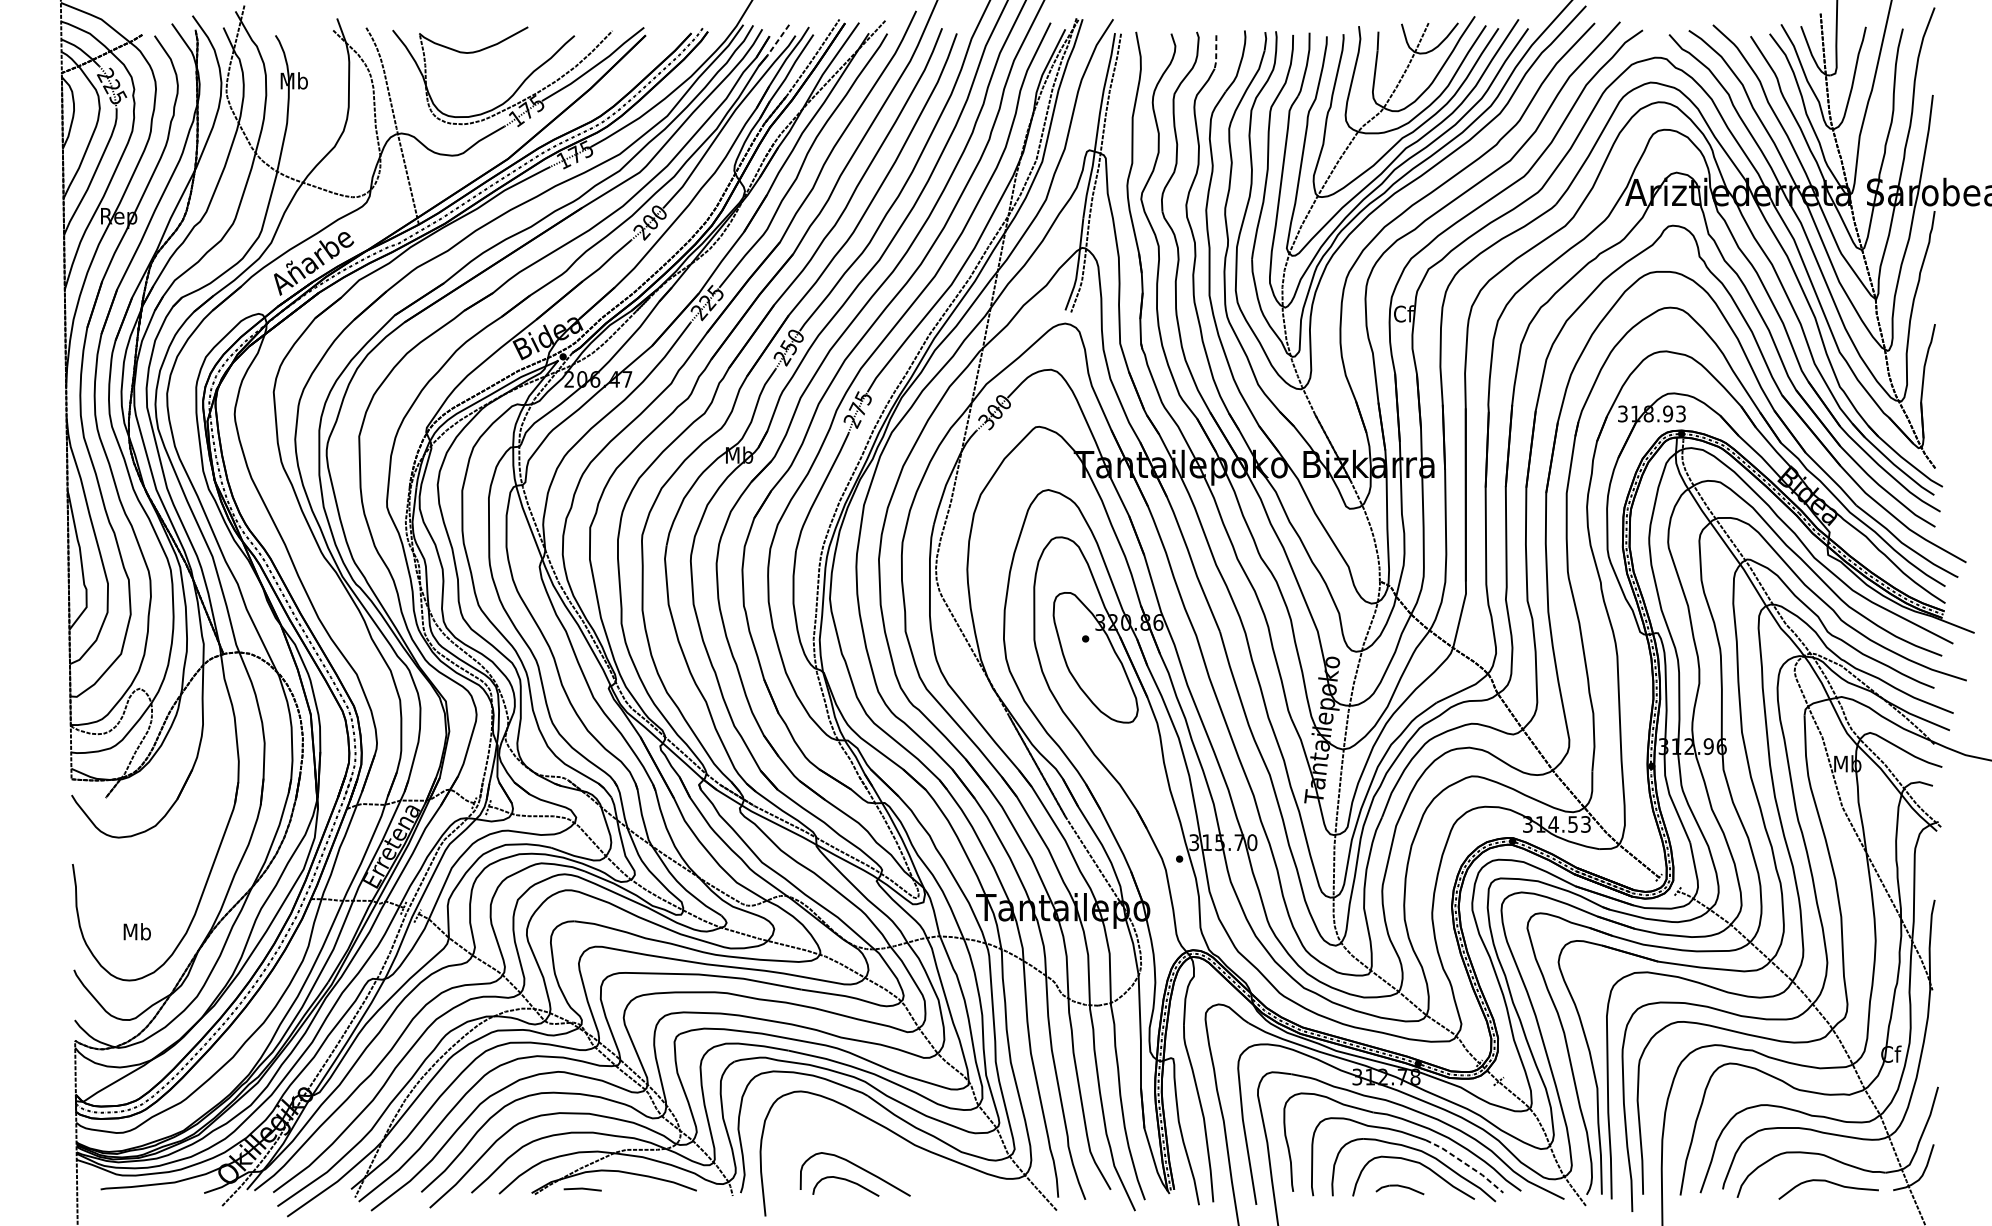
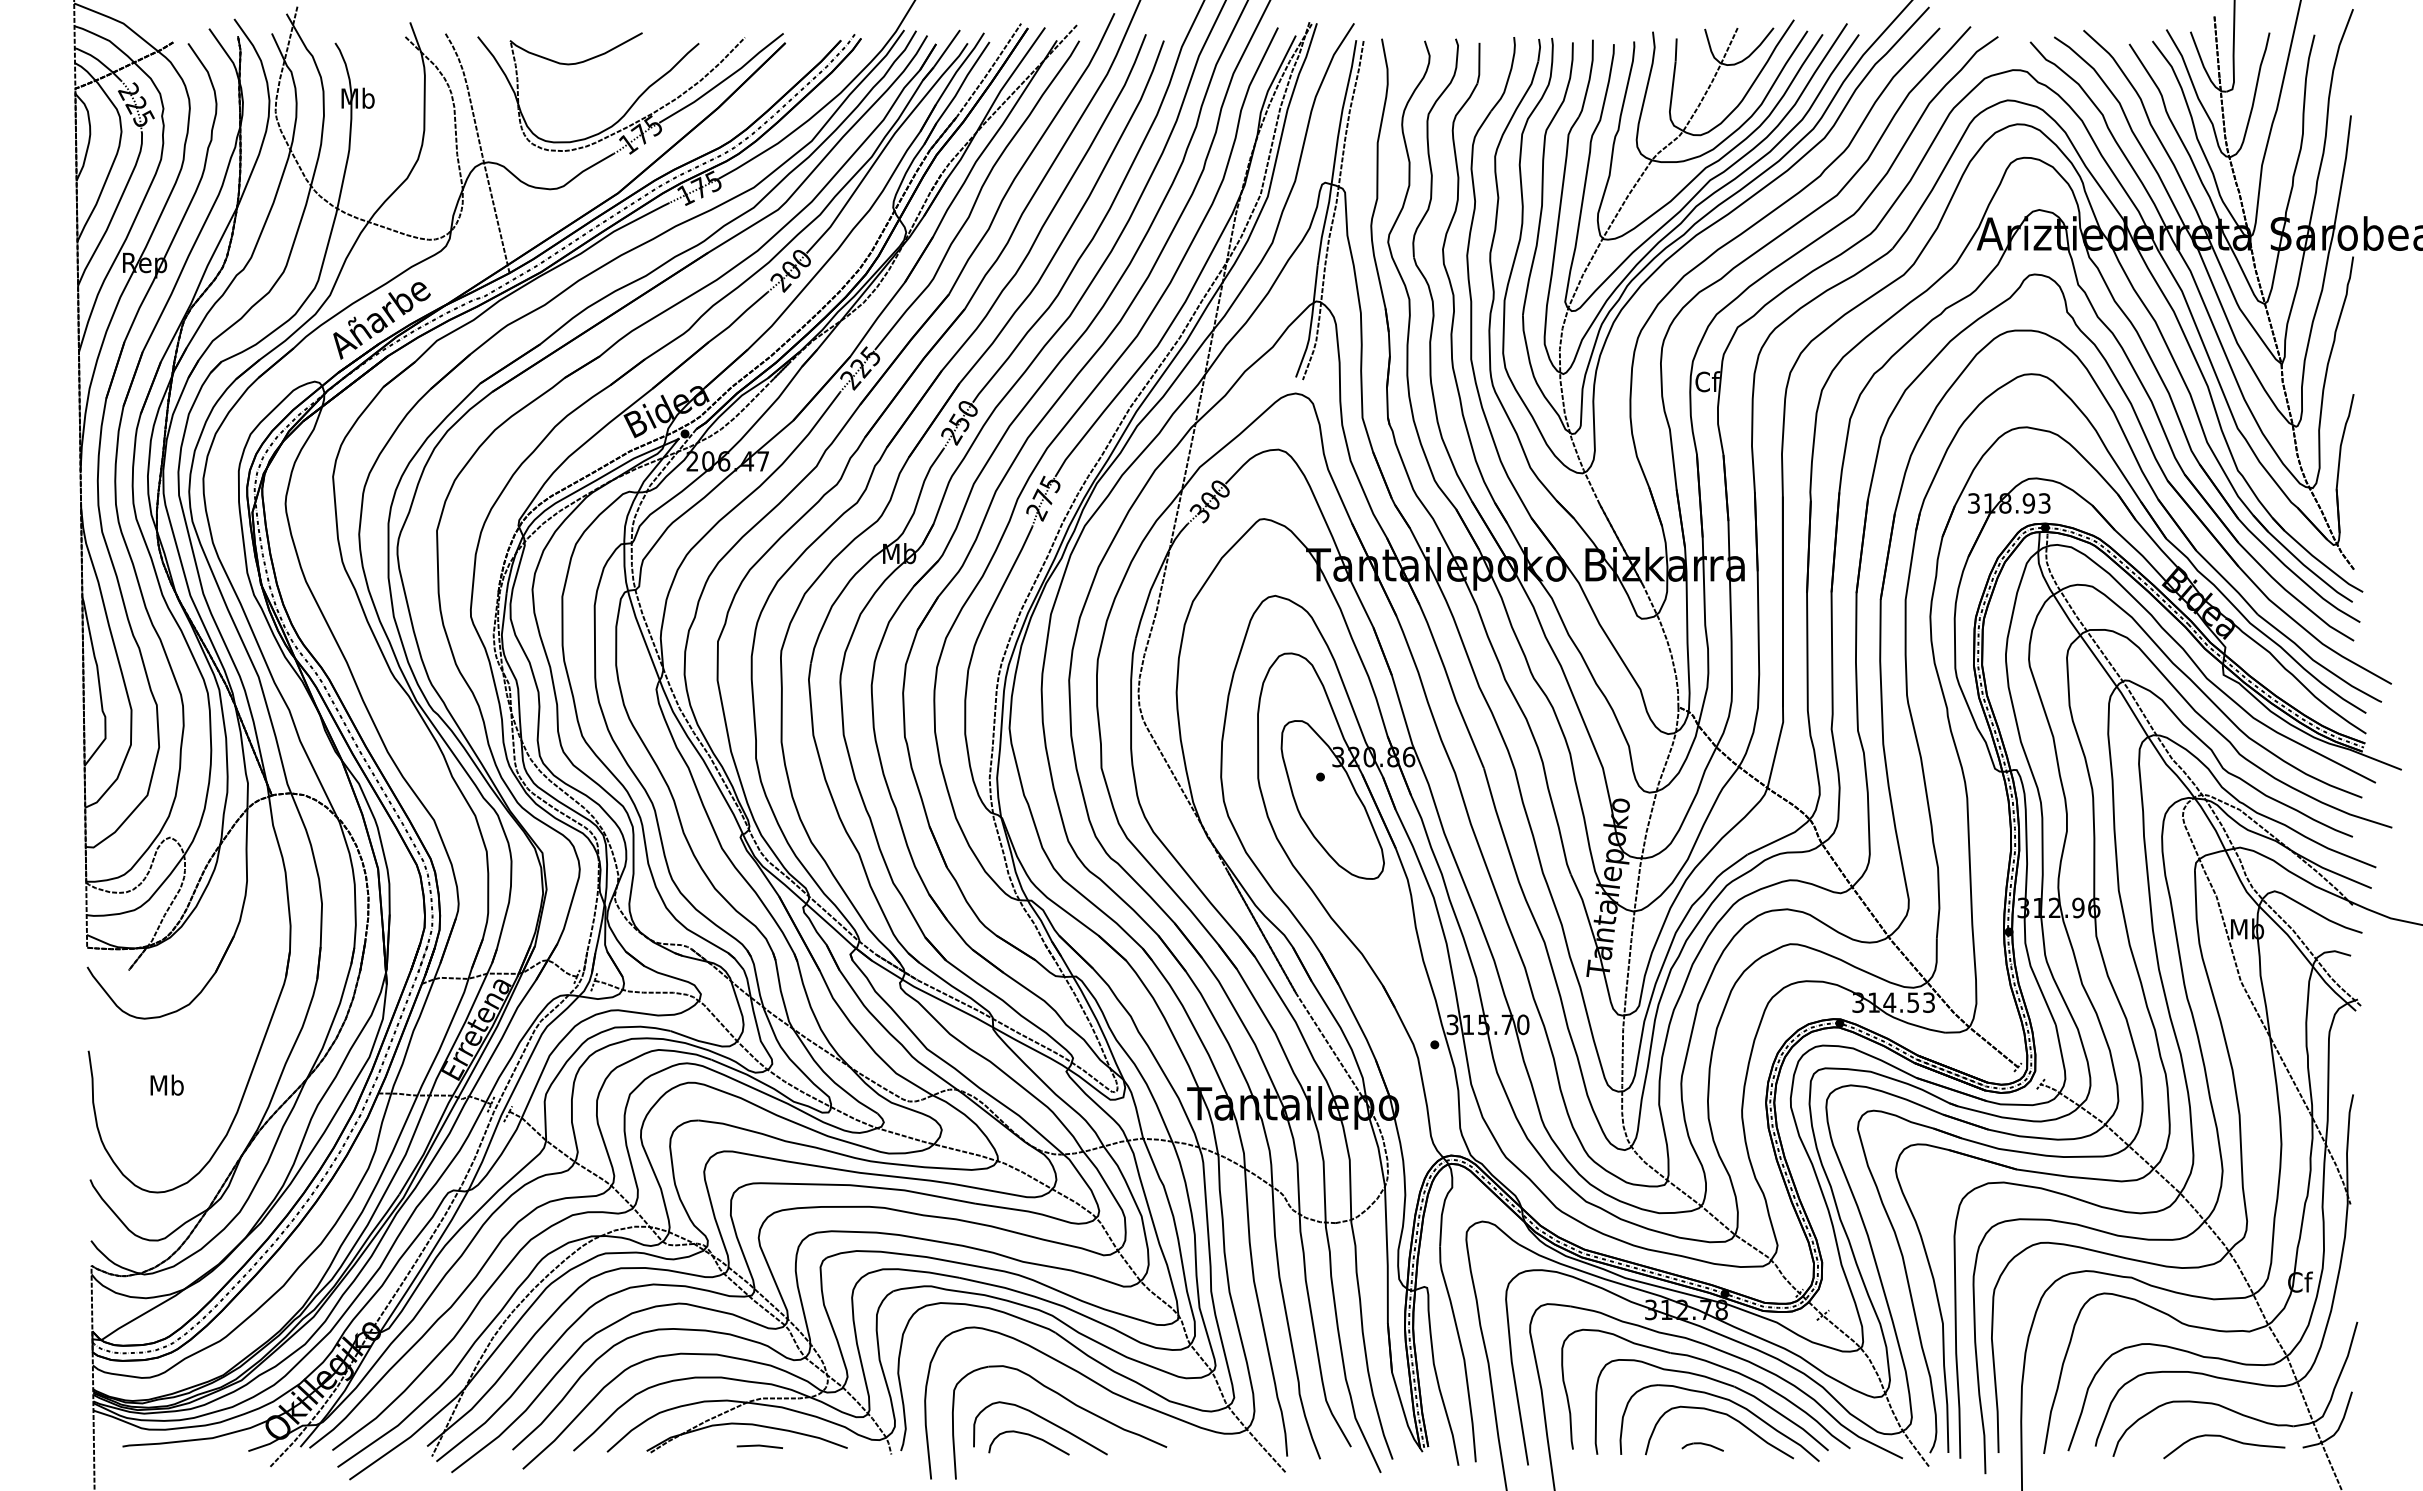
line: (778, 39) -> (946, 48), dashed -> solid
line: (1216, 53) -> (1479, 64), dashed -> solid
text: (136, 931) -> (166, 1084), moved
part: (880, 1154) -> (1071, 1403), added
line: (1466, 1164) -> (1783, 1416), dashed -> solid
line: (582, 1189) -> (759, 1446), moved
part: (1399, 1189) -> (1702, 1446), size x0.71

